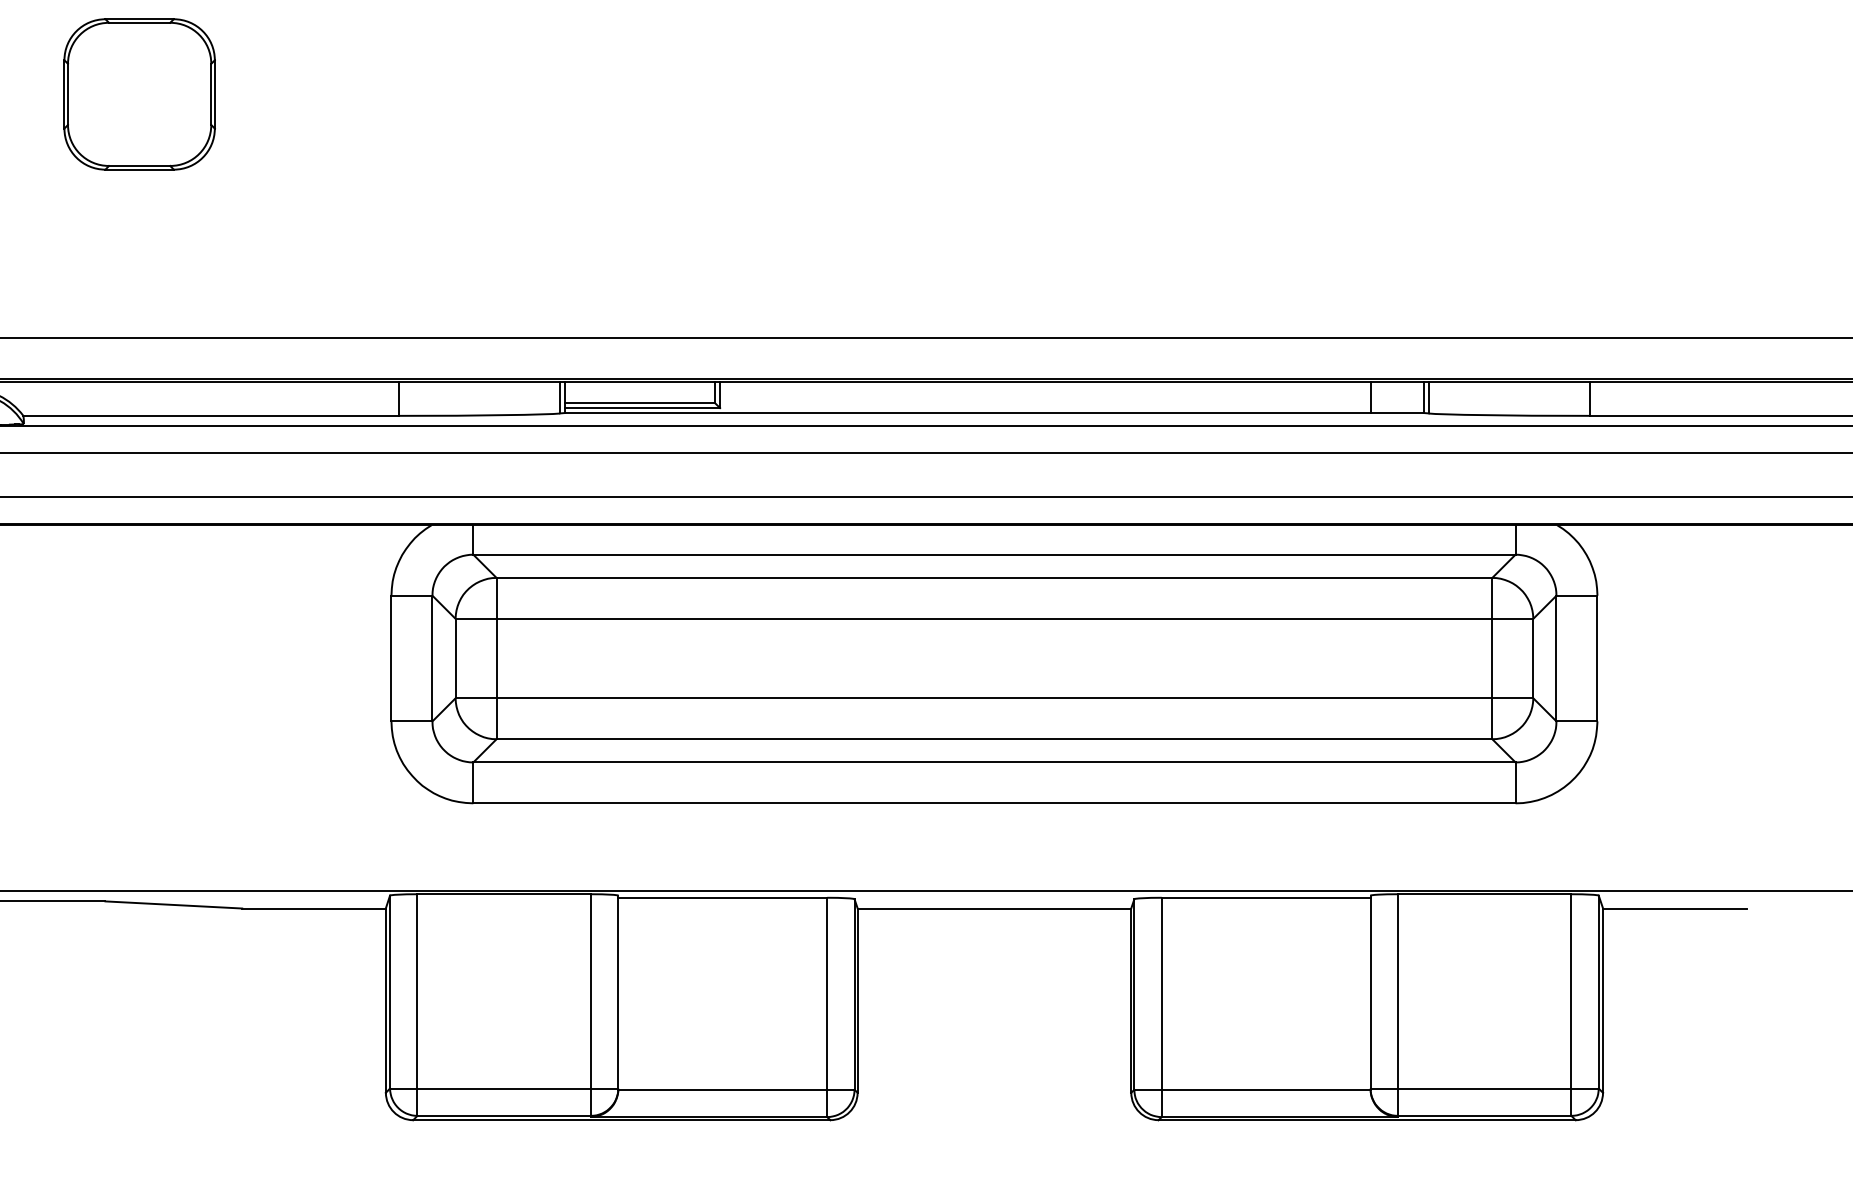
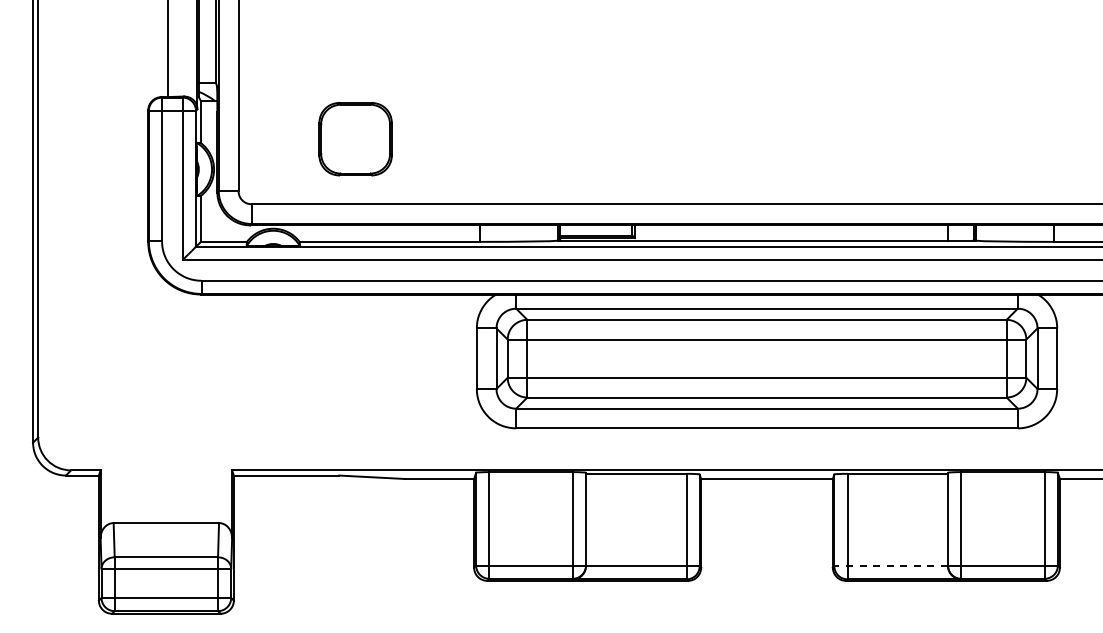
part: (139, 95) -> (355, 139), moved
line: (1253, 1090) -> (891, 566), solid -> dashed

